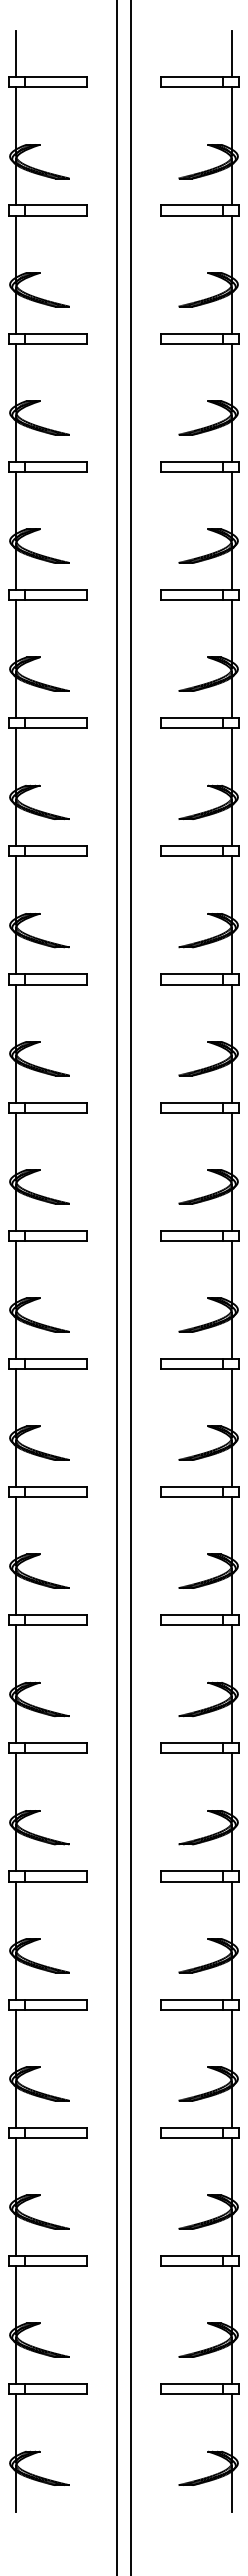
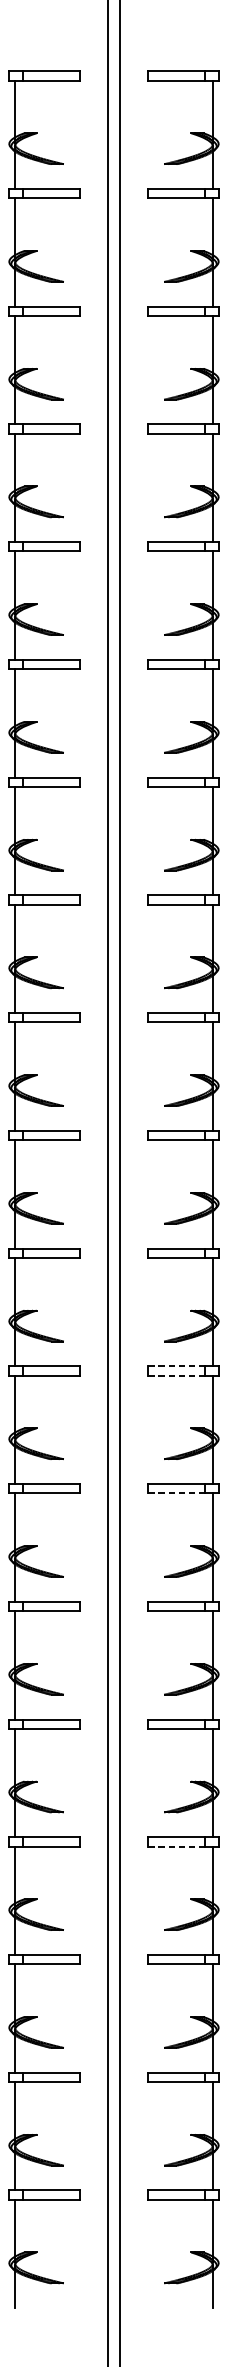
line: (16, 54) -> (15, 50), removed
line: (231, 54) -> (212, 50), removed
line: (191, 1487) -> (176, 1366), solid -> dashed
line: (191, 1497) -> (176, 1375), solid -> dashed
line: (191, 1625) -> (176, 1493), solid -> dashed
line: (191, 2009) -> (176, 1846), solid -> dashed

